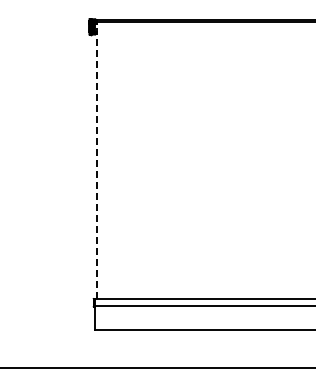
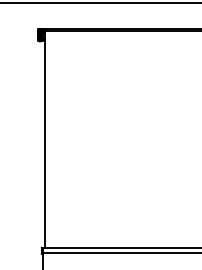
line: (97, 160) -> (44, 139), dashed -> solid

